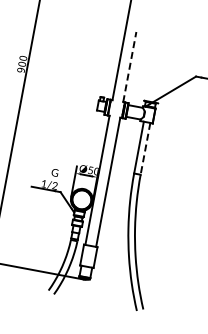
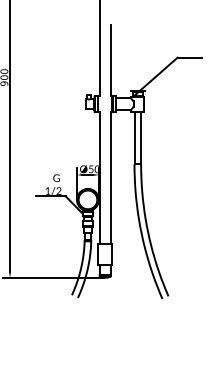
line: (129, 66) -> (110, 60), dashed -> solid
line: (145, 149) -> (141, 138), dashed -> solid

